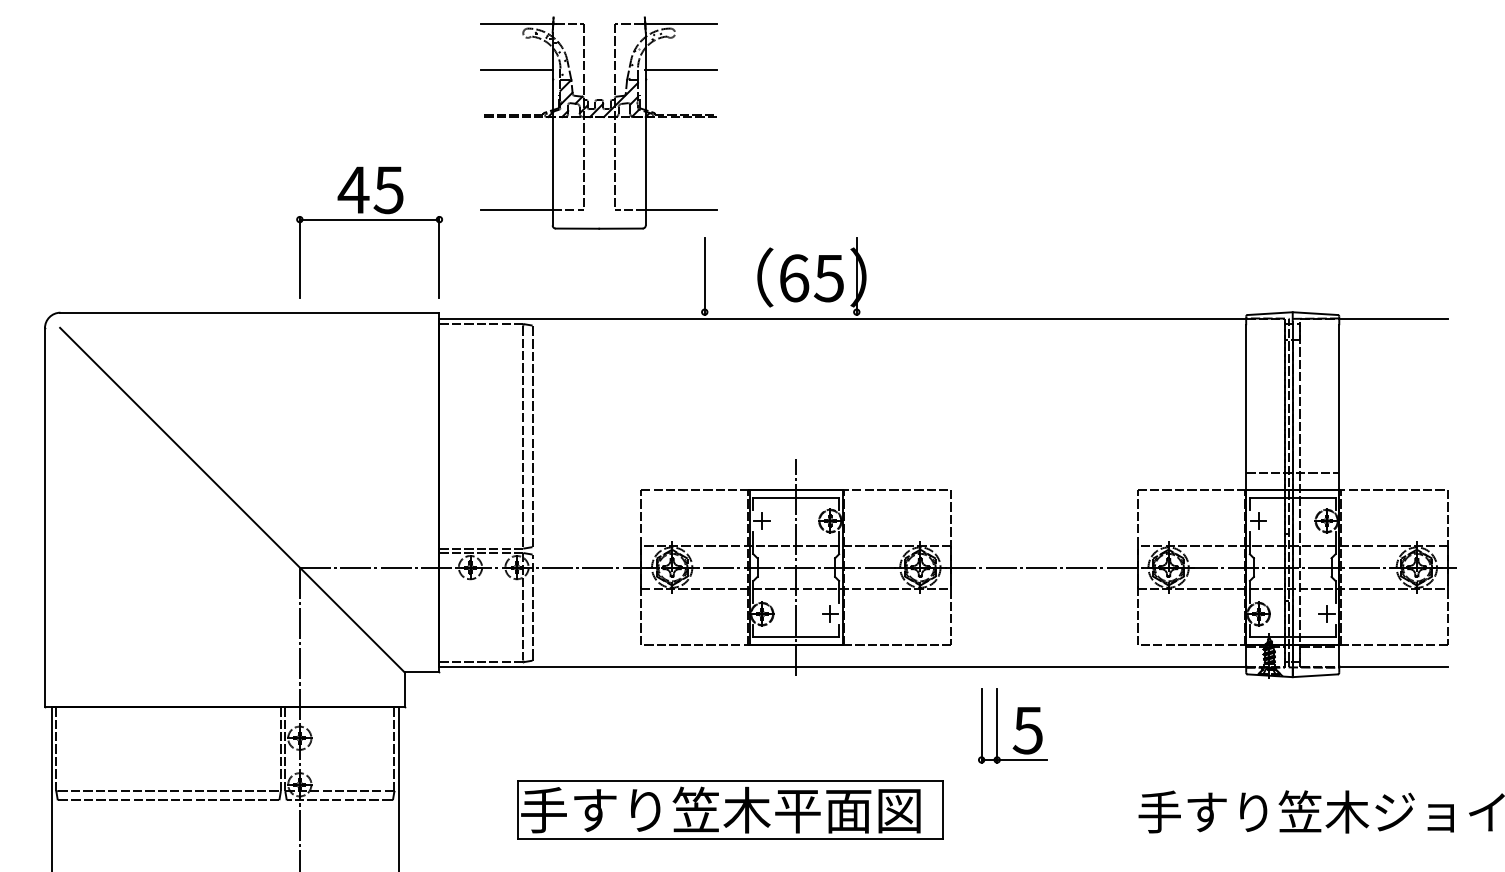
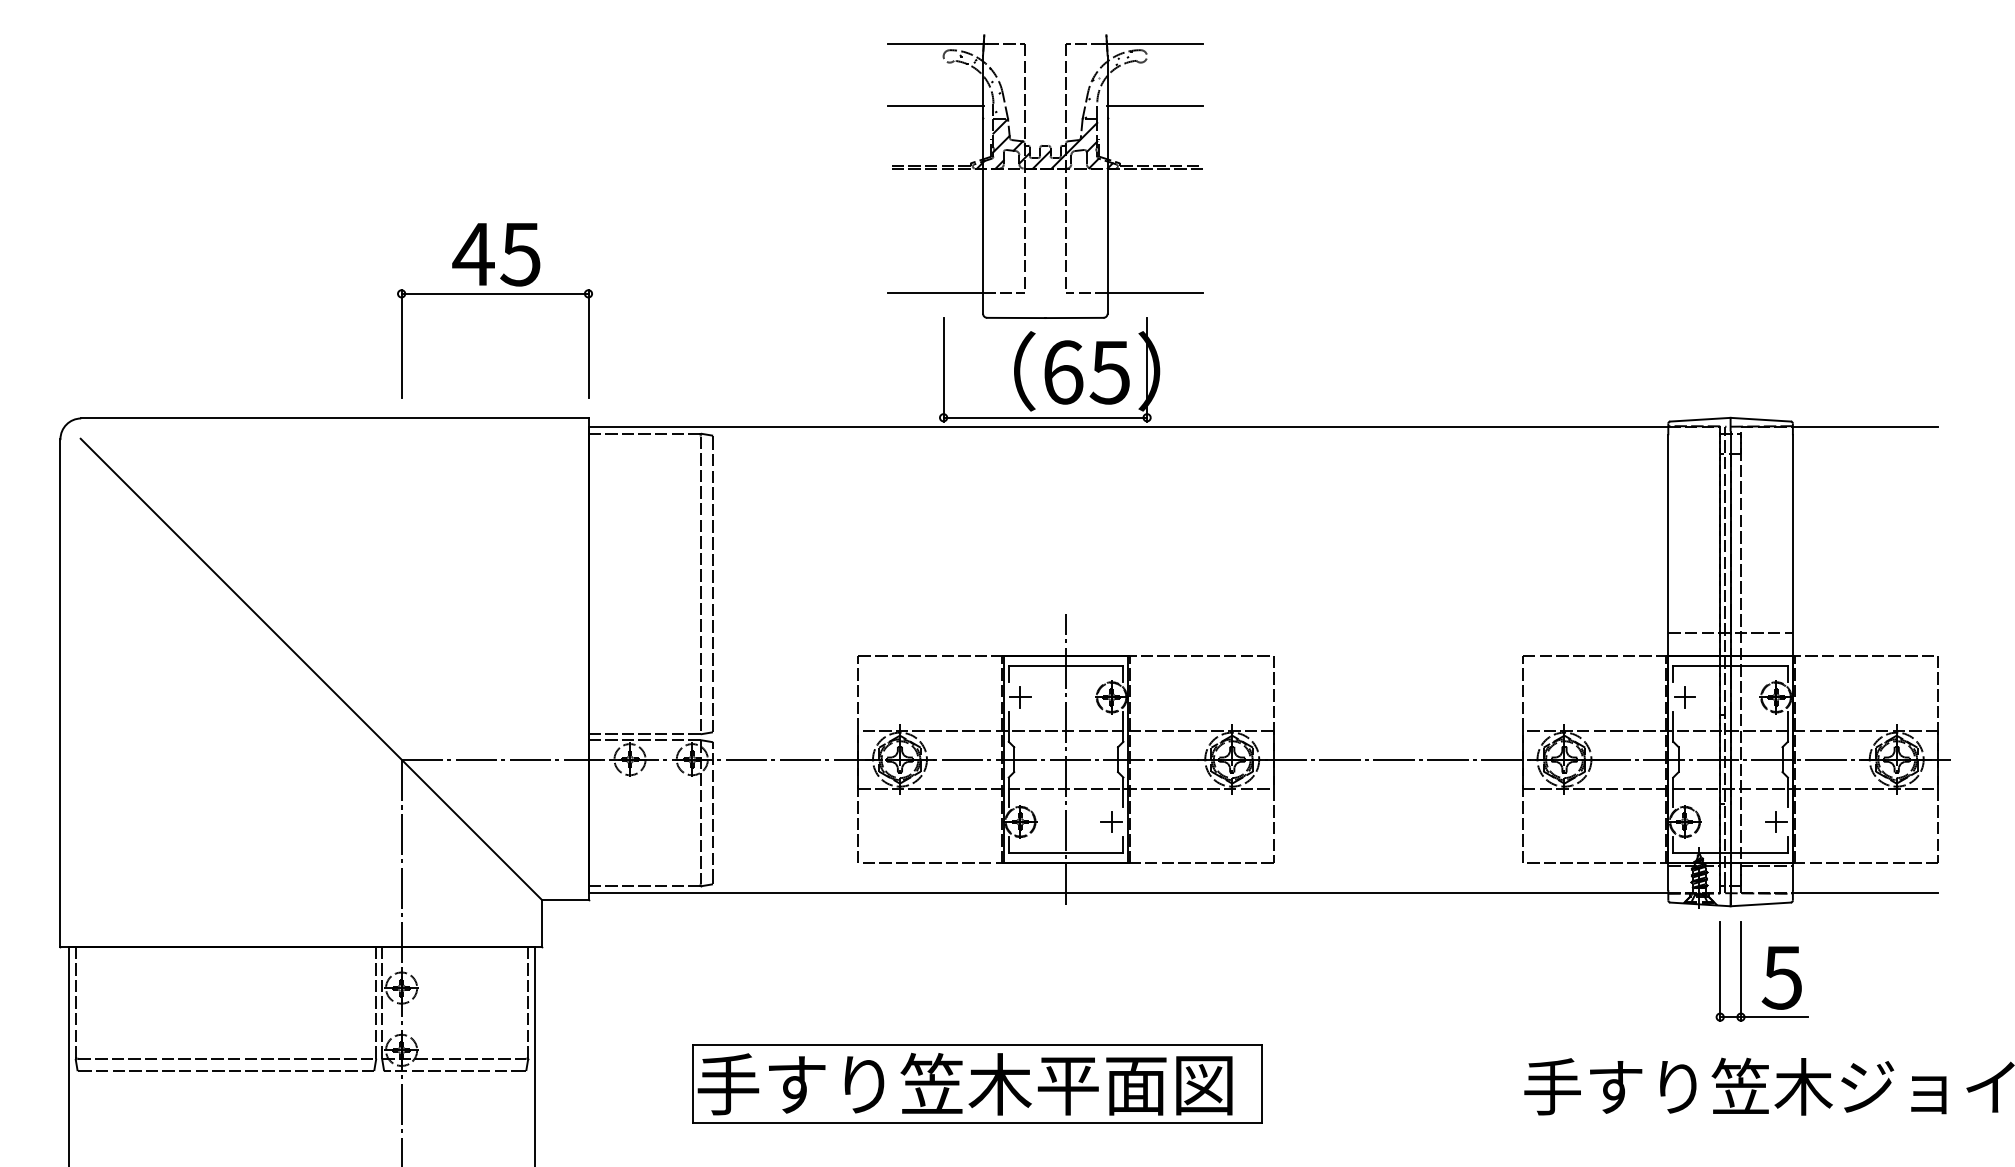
part: (599, 122) -> (1045, 176), moved
line: (780, 311) -> (1045, 417), added
part: (1012, 725) -> (1761, 971), moved

